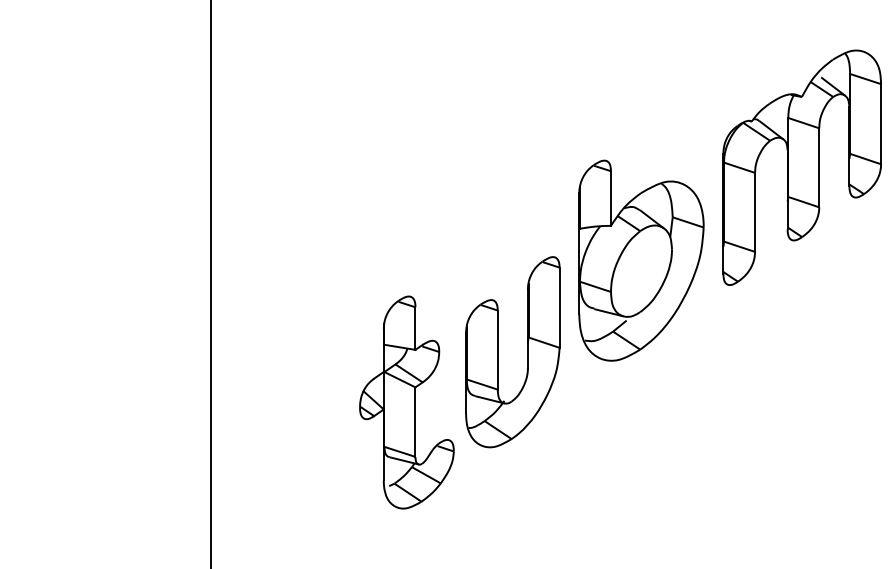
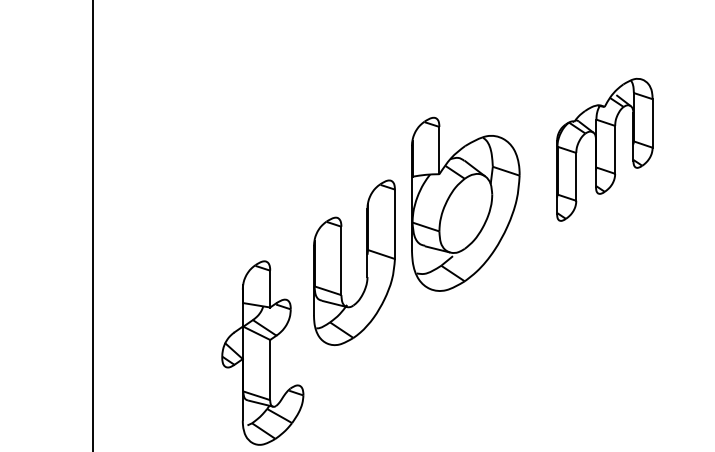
part: (801, 167) -> (604, 149), size x0.7
part: (641, 260) -> (465, 204), moved
part: (498, 352) -> (342, 263), moved

